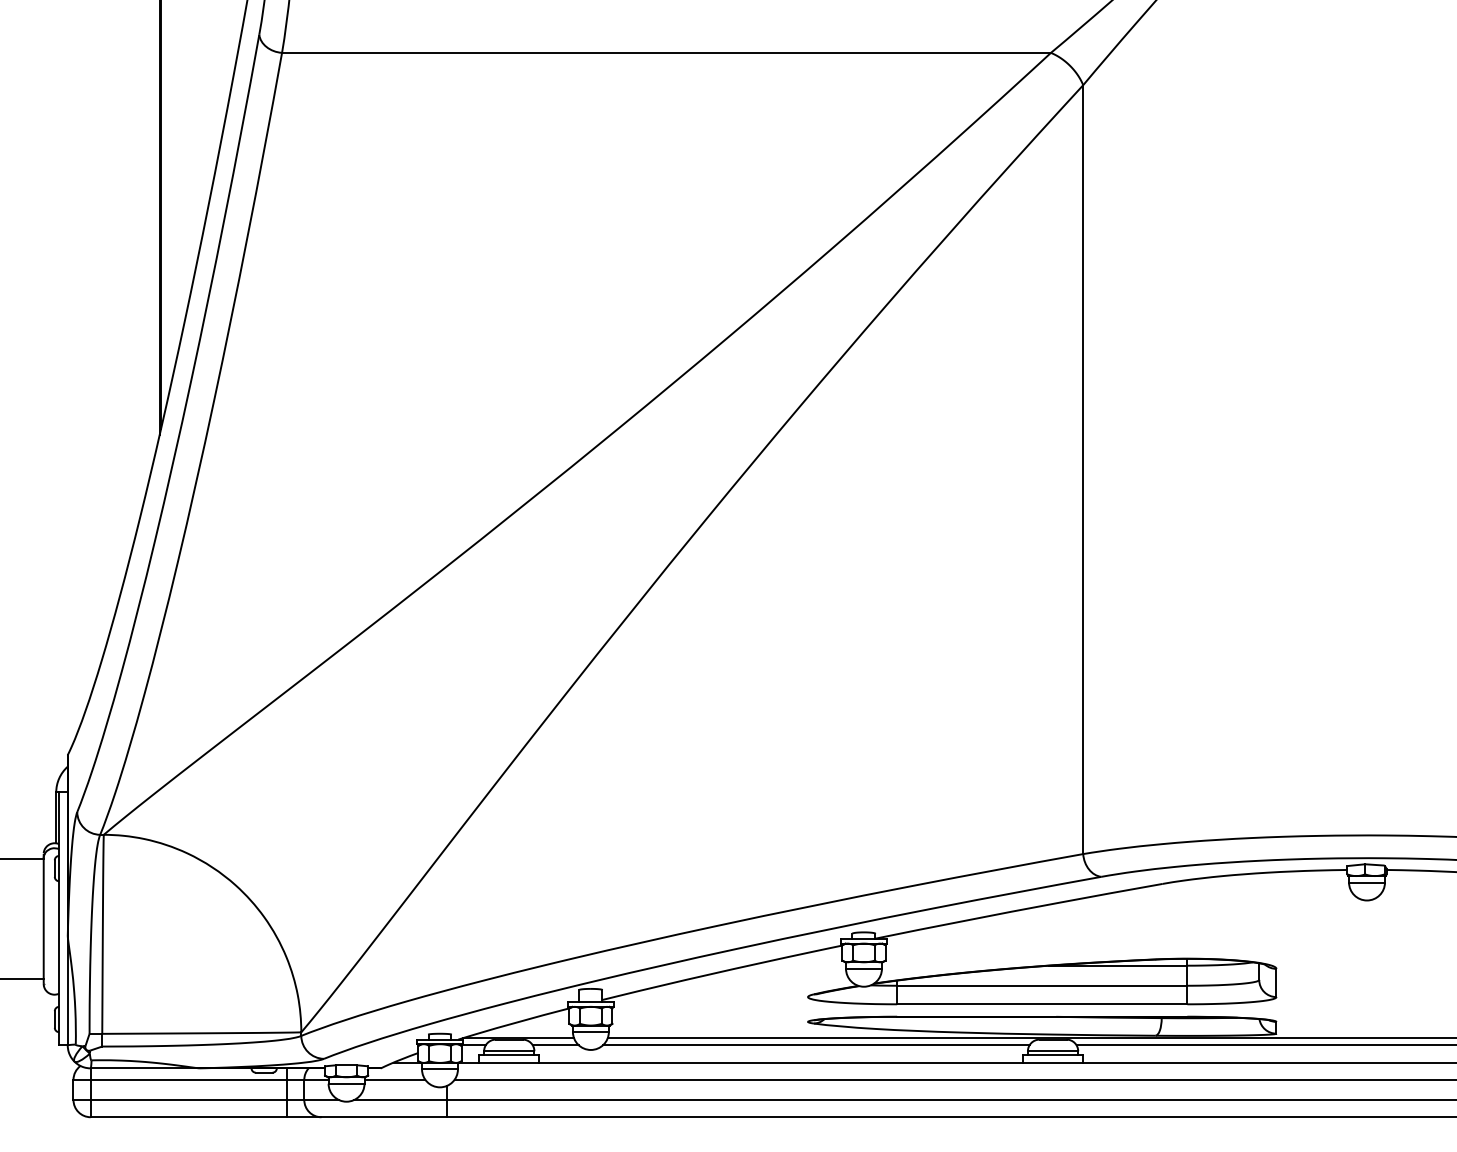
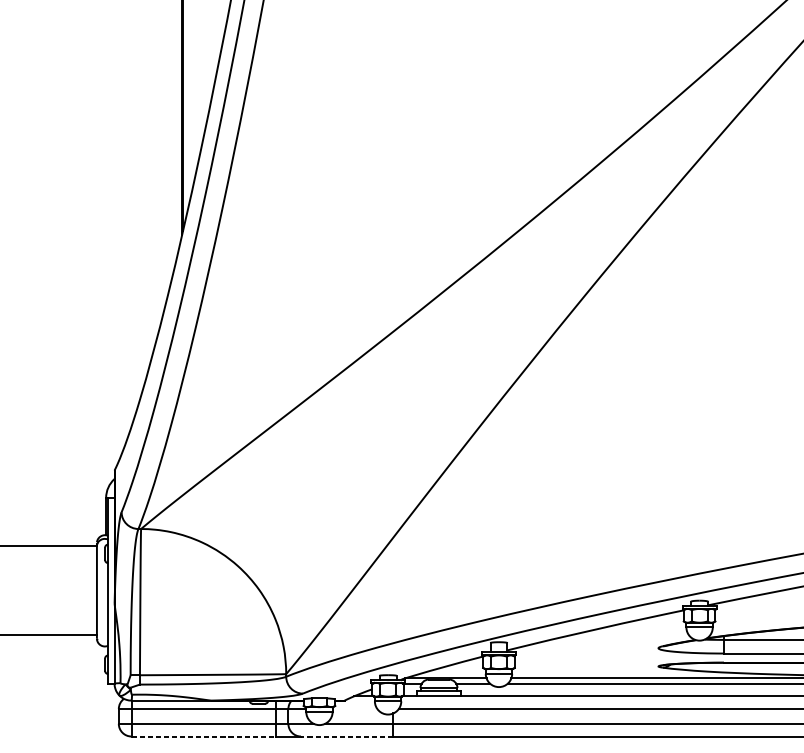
line: (394, 1079) -> (354, 708), removed
line: (189, 1117) -> (204, 736), solid -> dashed
line: (384, 1117) -> (347, 736), solid -> dashed

